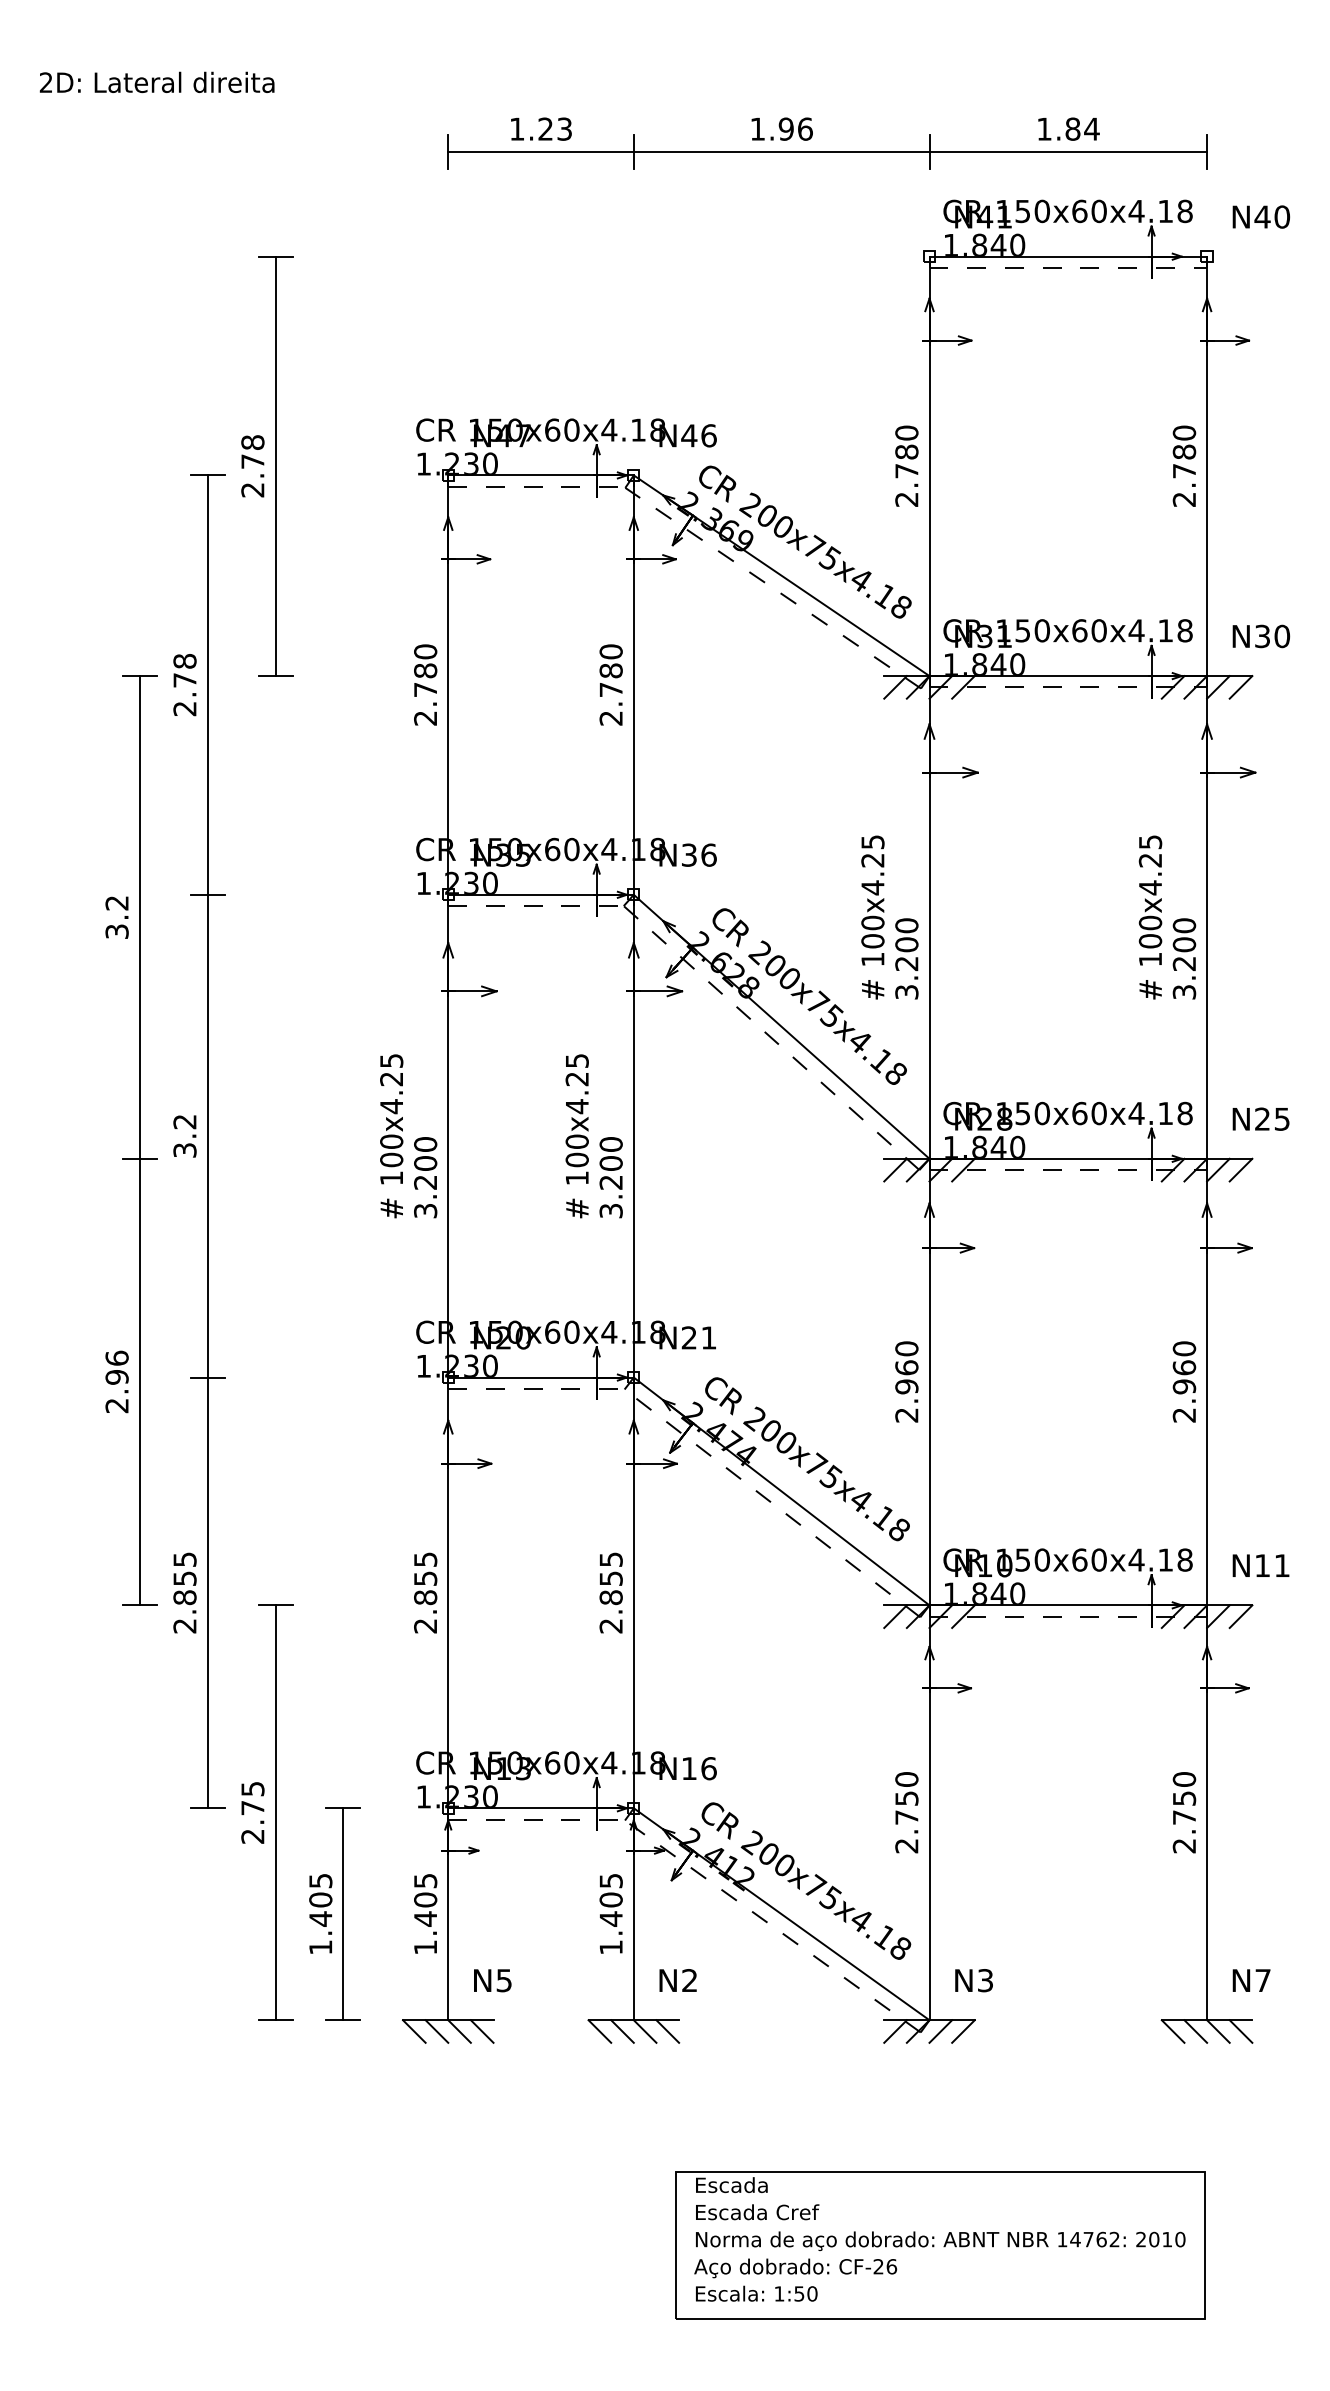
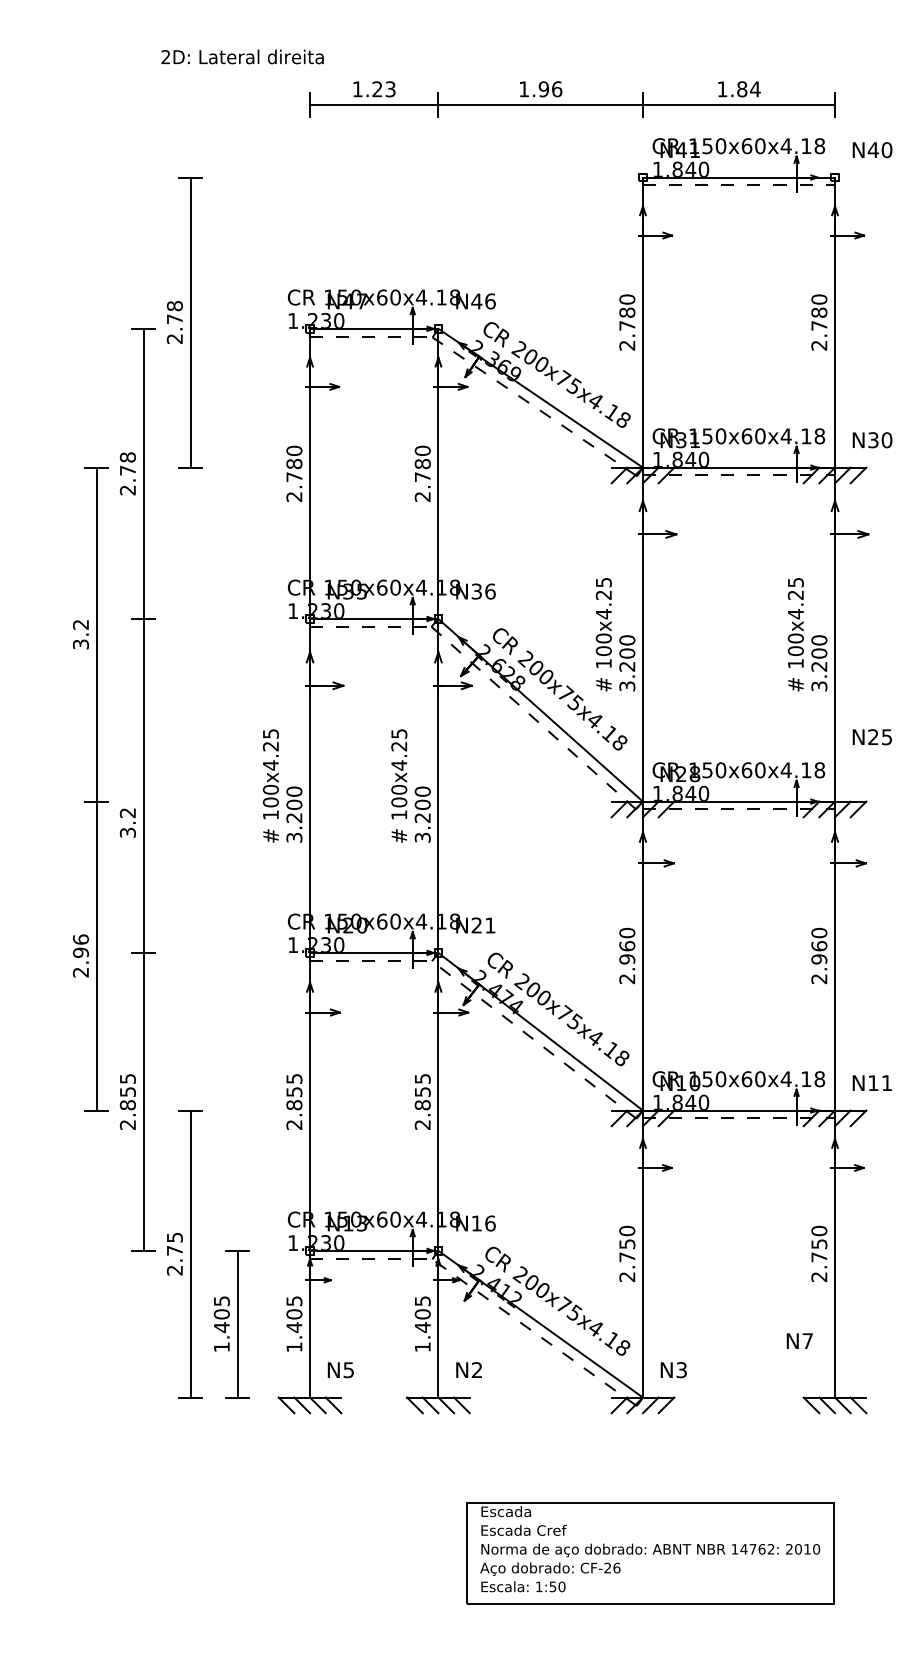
text: (156, 81) -> (242, 56), moved
text: (1259, 1119) -> (871, 737), moved
text: (184, 1135) -> (127, 822), moved
text: (1251, 1979) -> (799, 1340), moved

